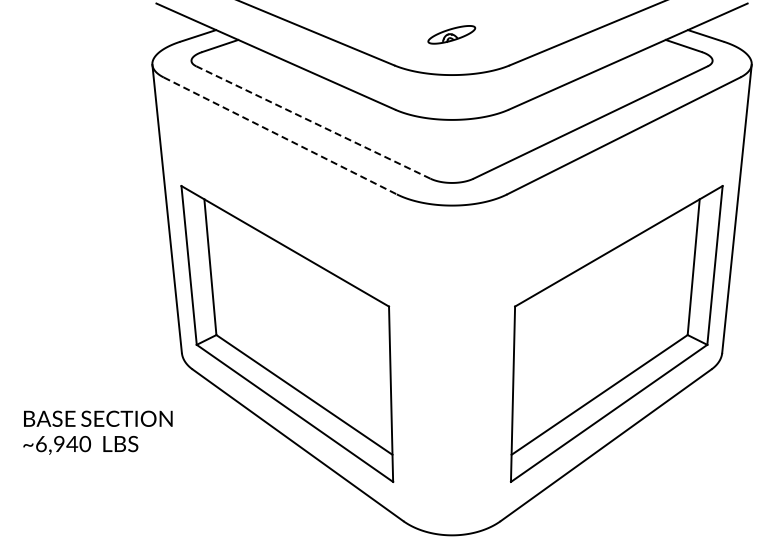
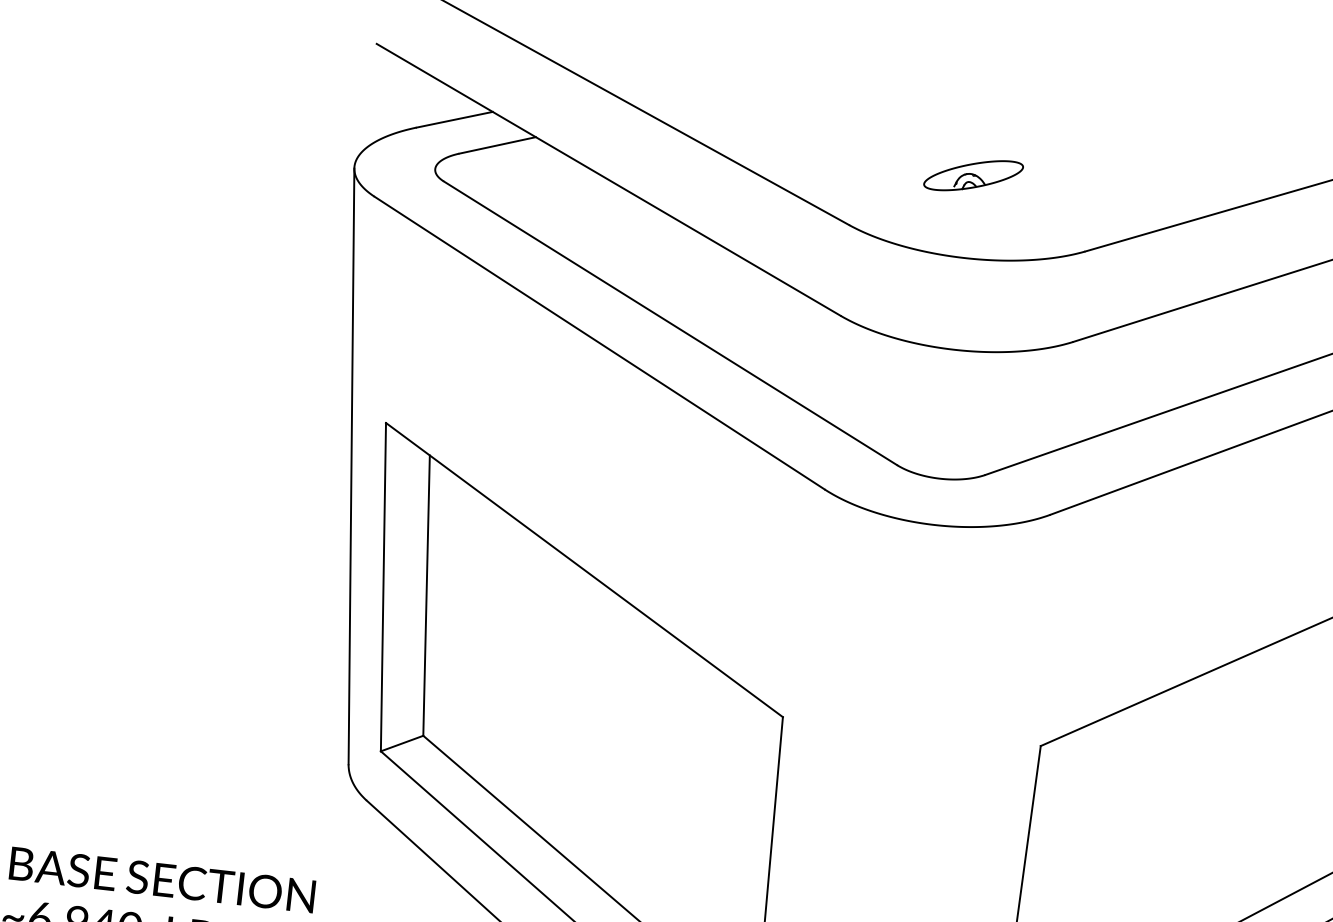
line: (313, 122) -> (670, 323), dashed -> solid
line: (280, 136) -> (599, 344), dashed -> solid

